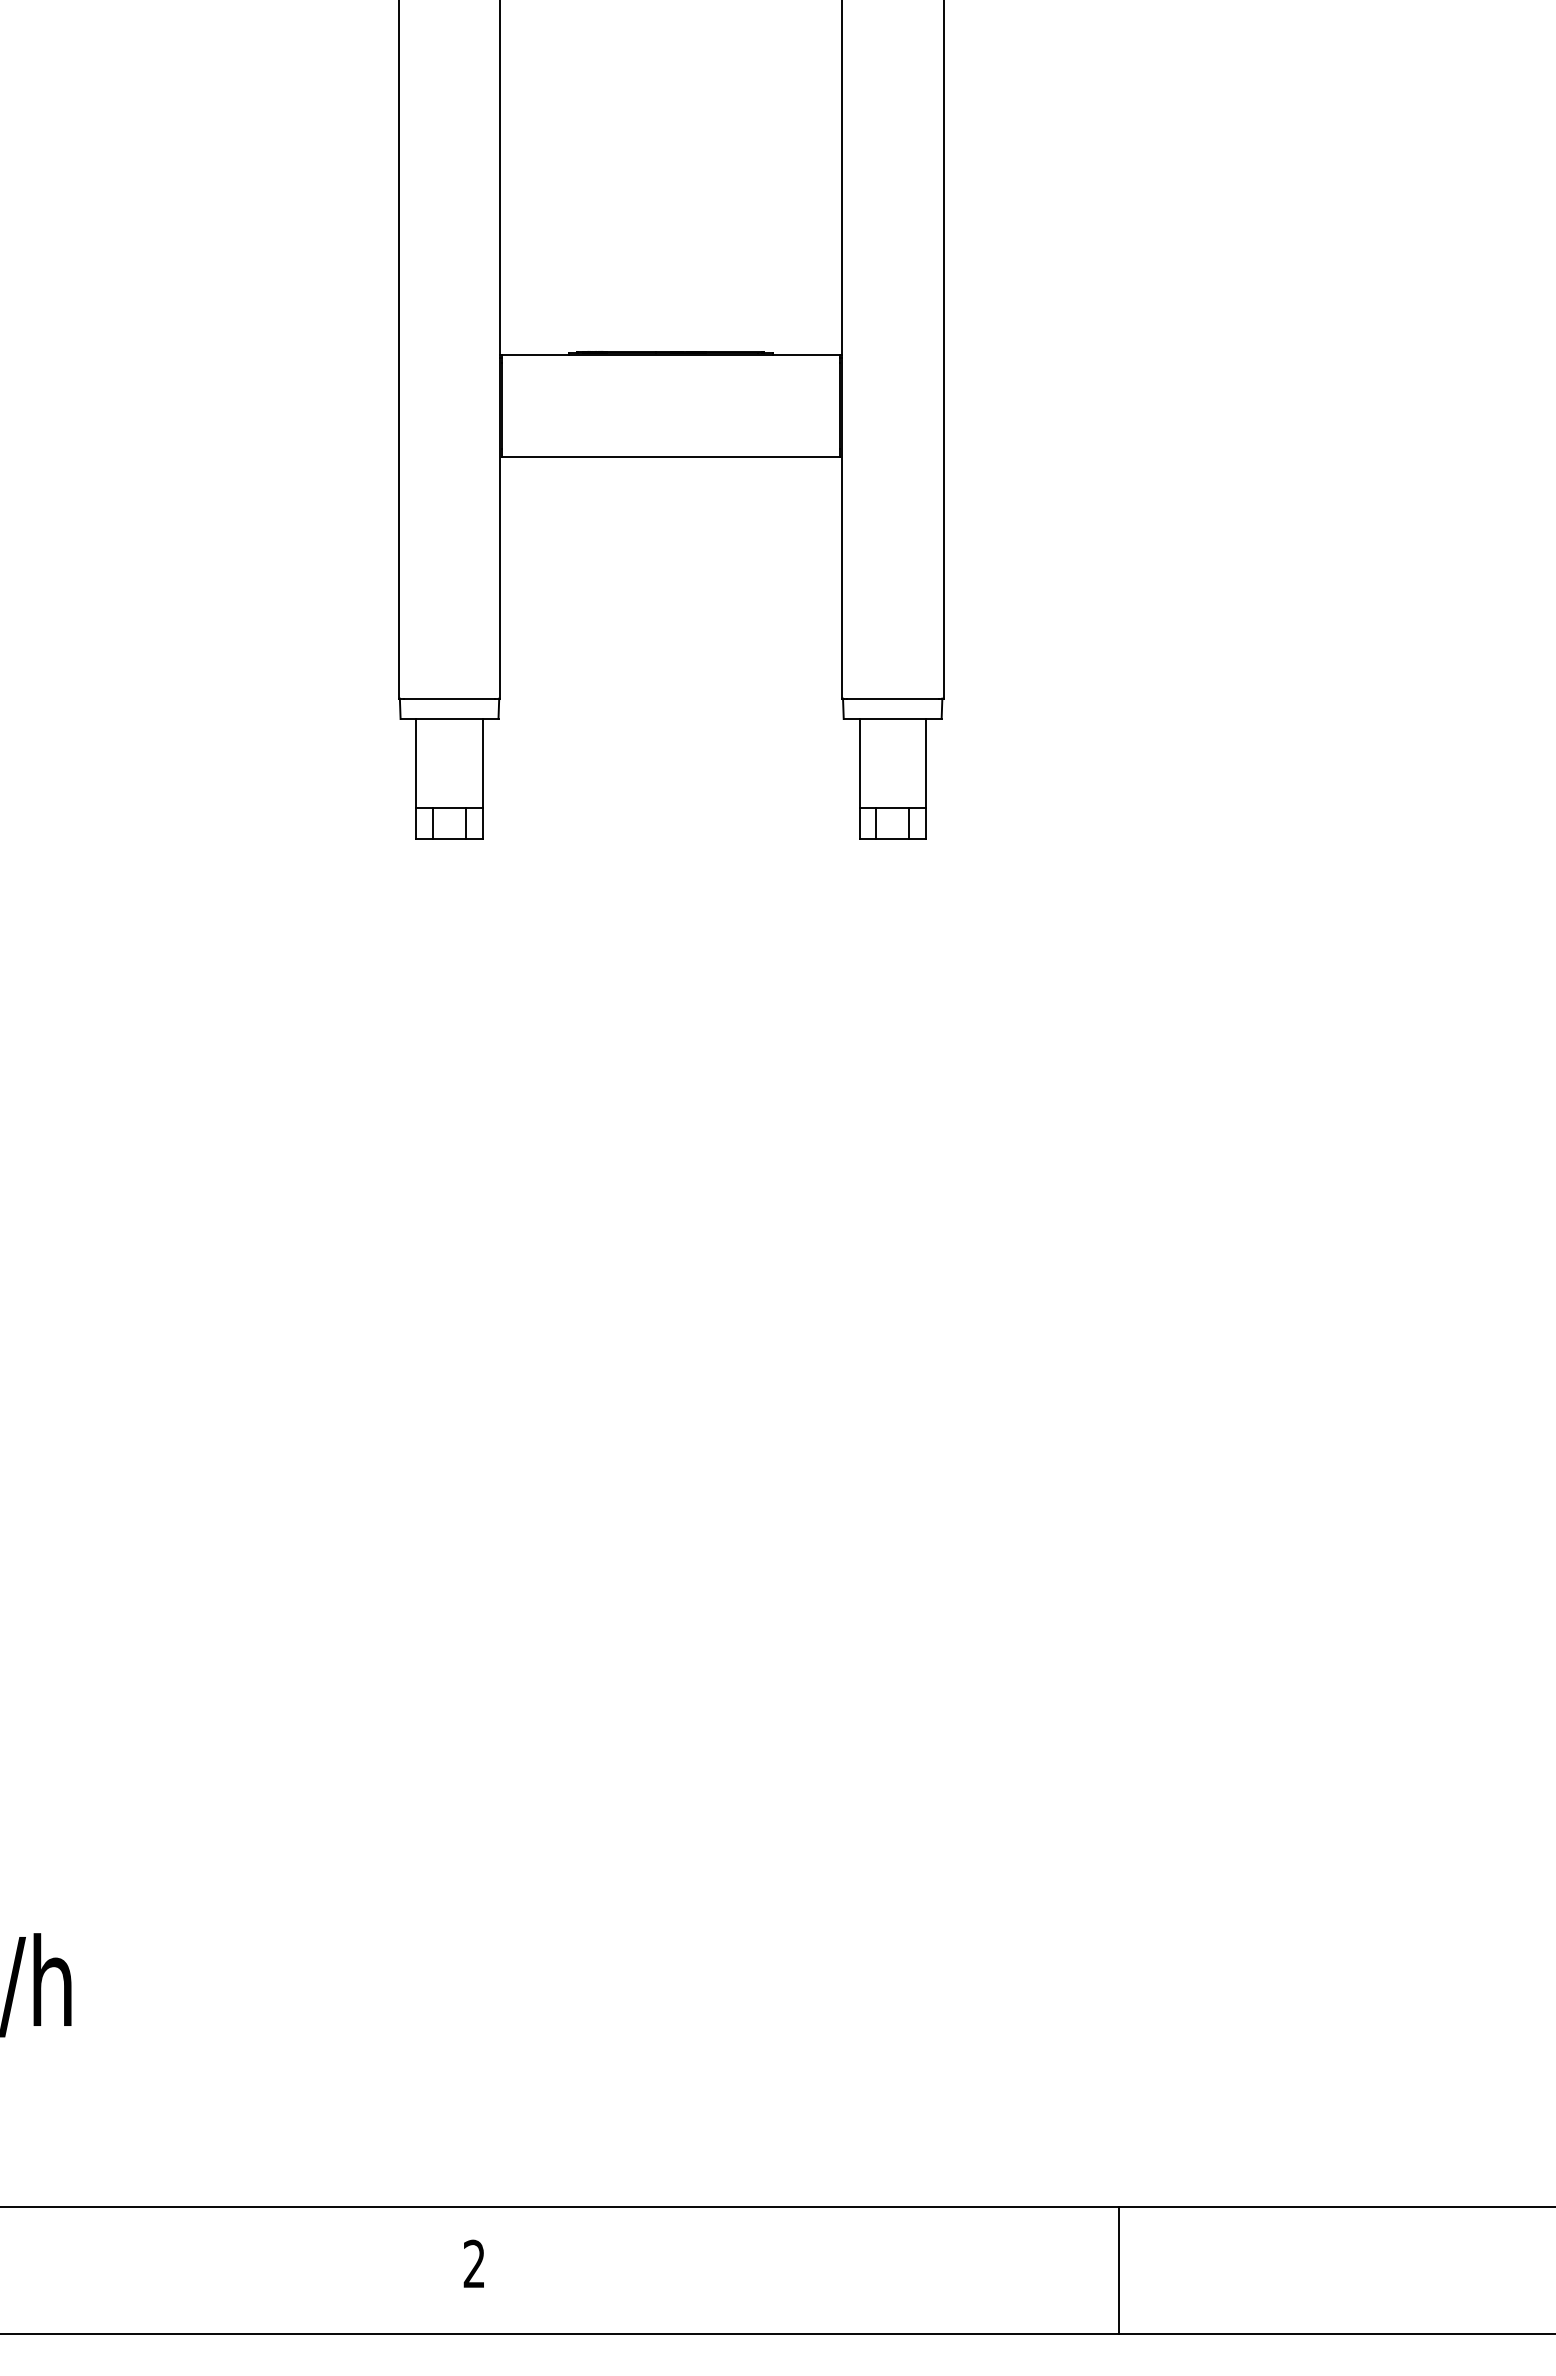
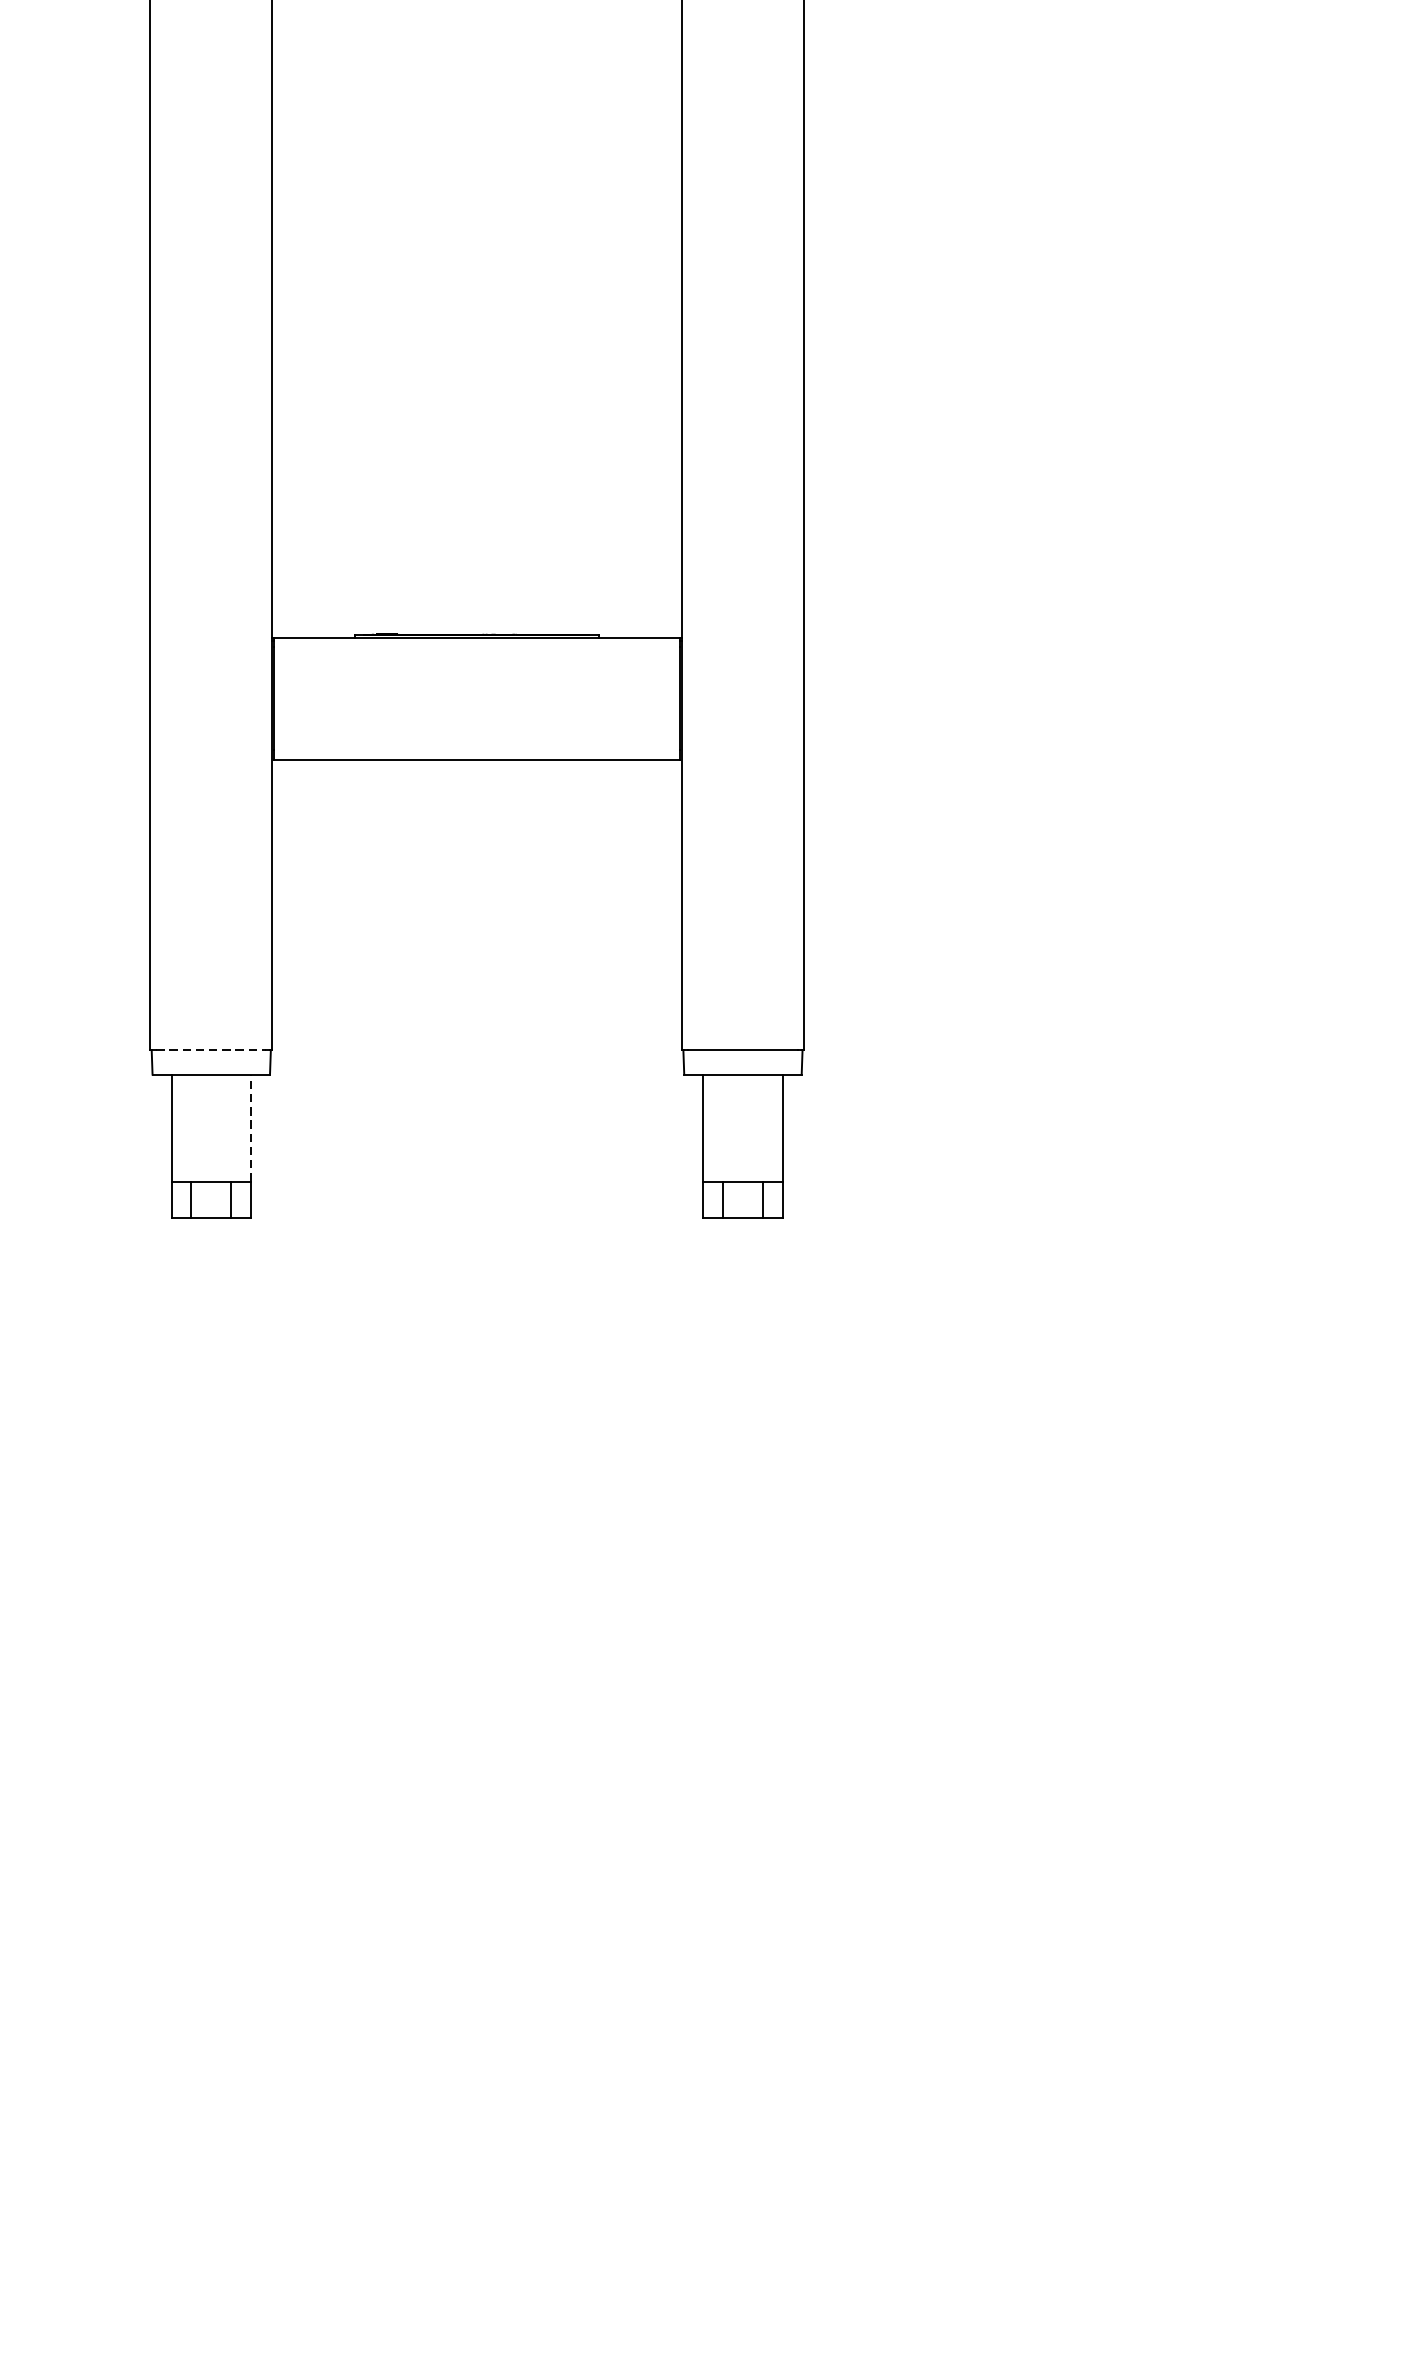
line: (449, 698) -> (211, 1049), solid -> dashed
line: (482, 763) -> (250, 1127), solid -> dashed

